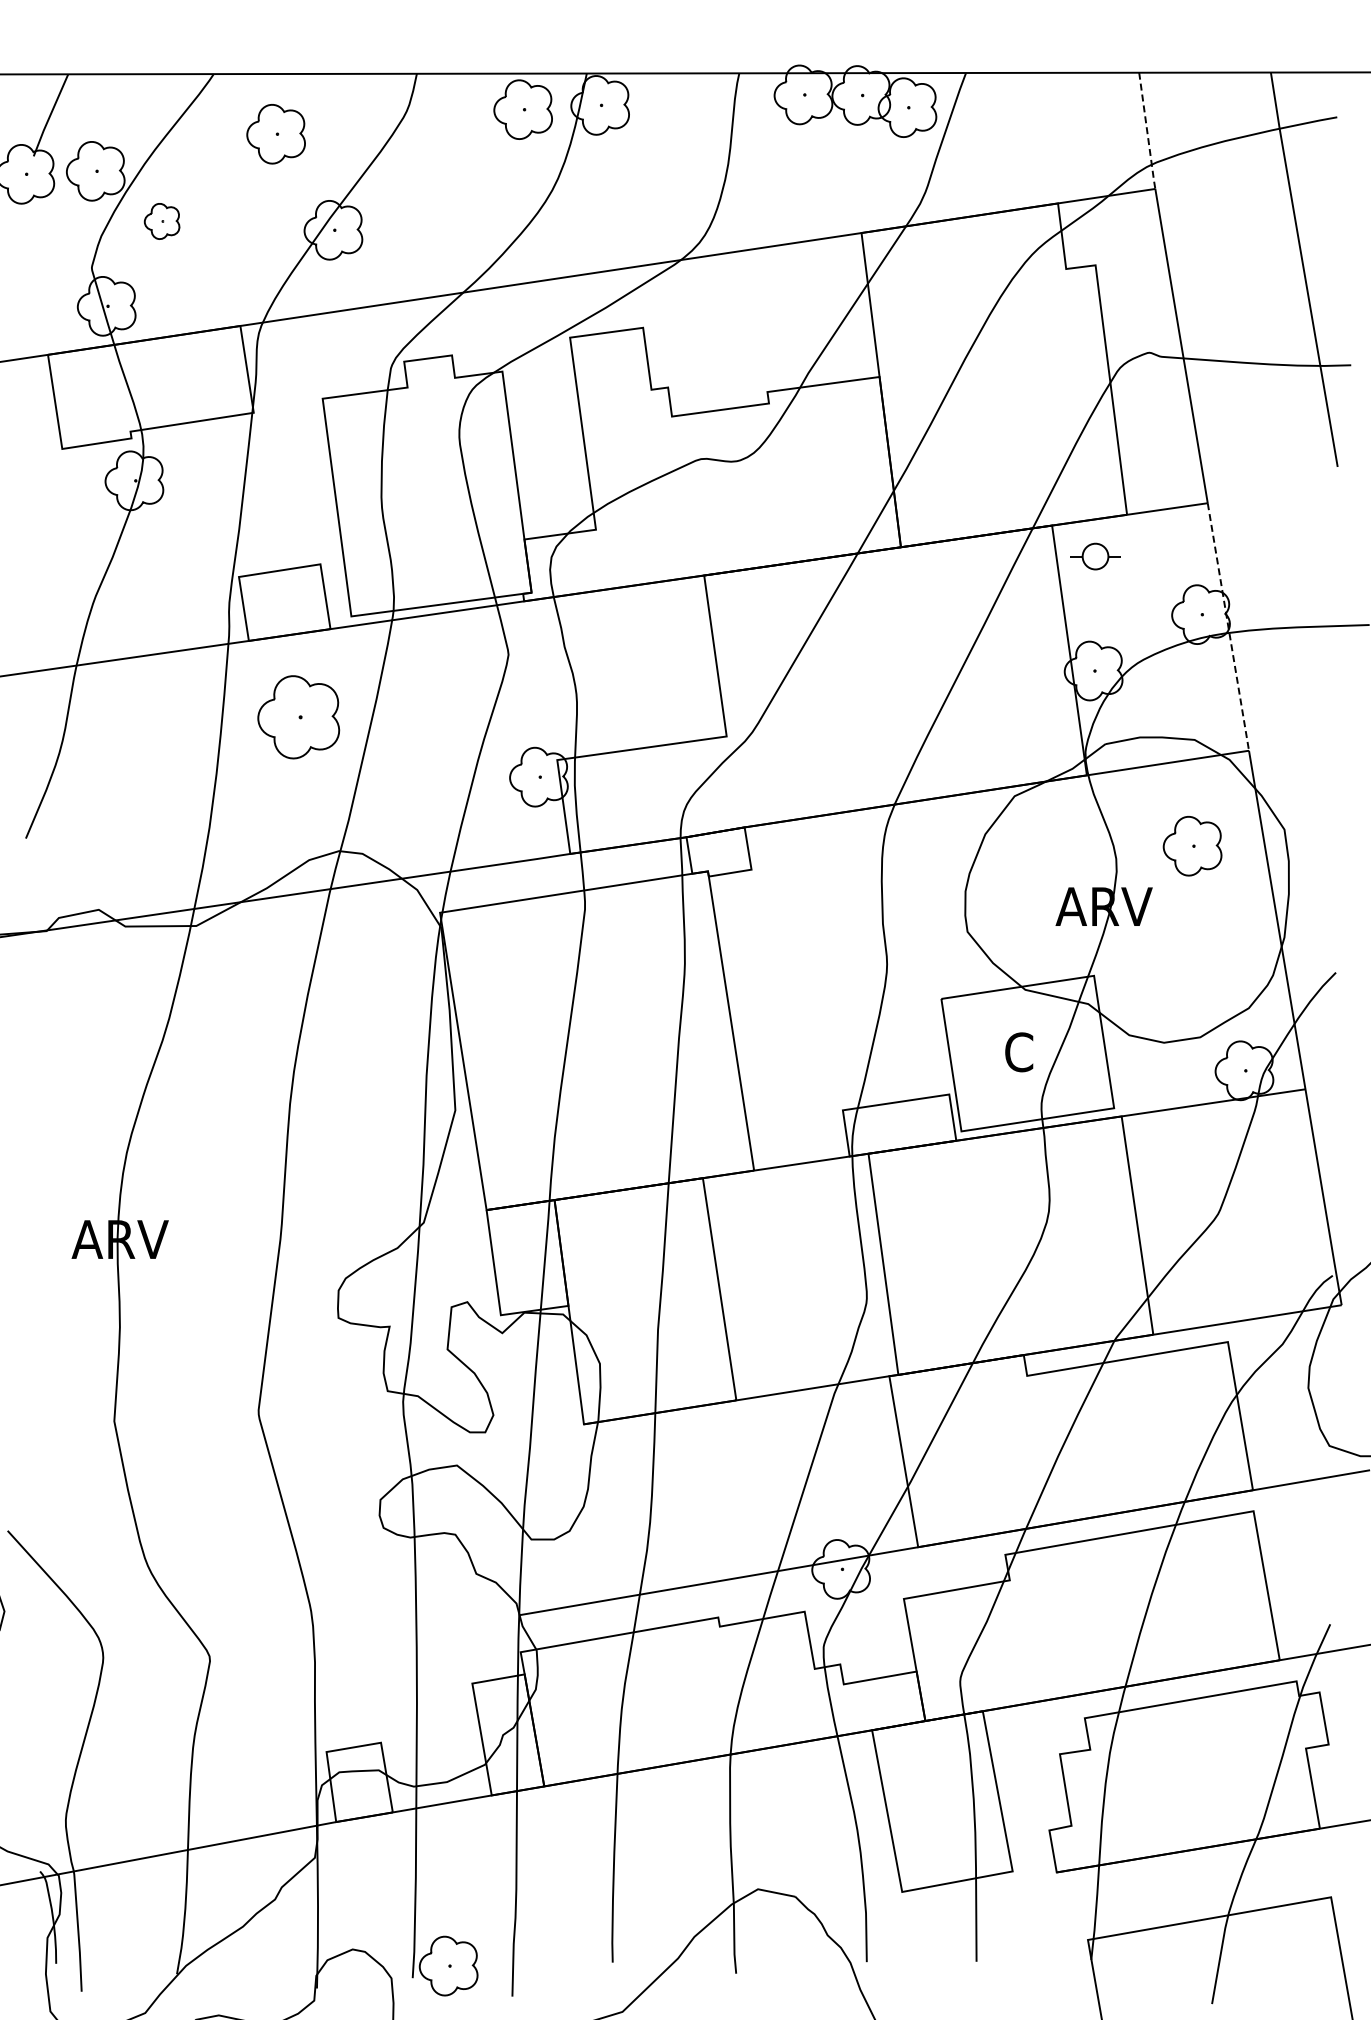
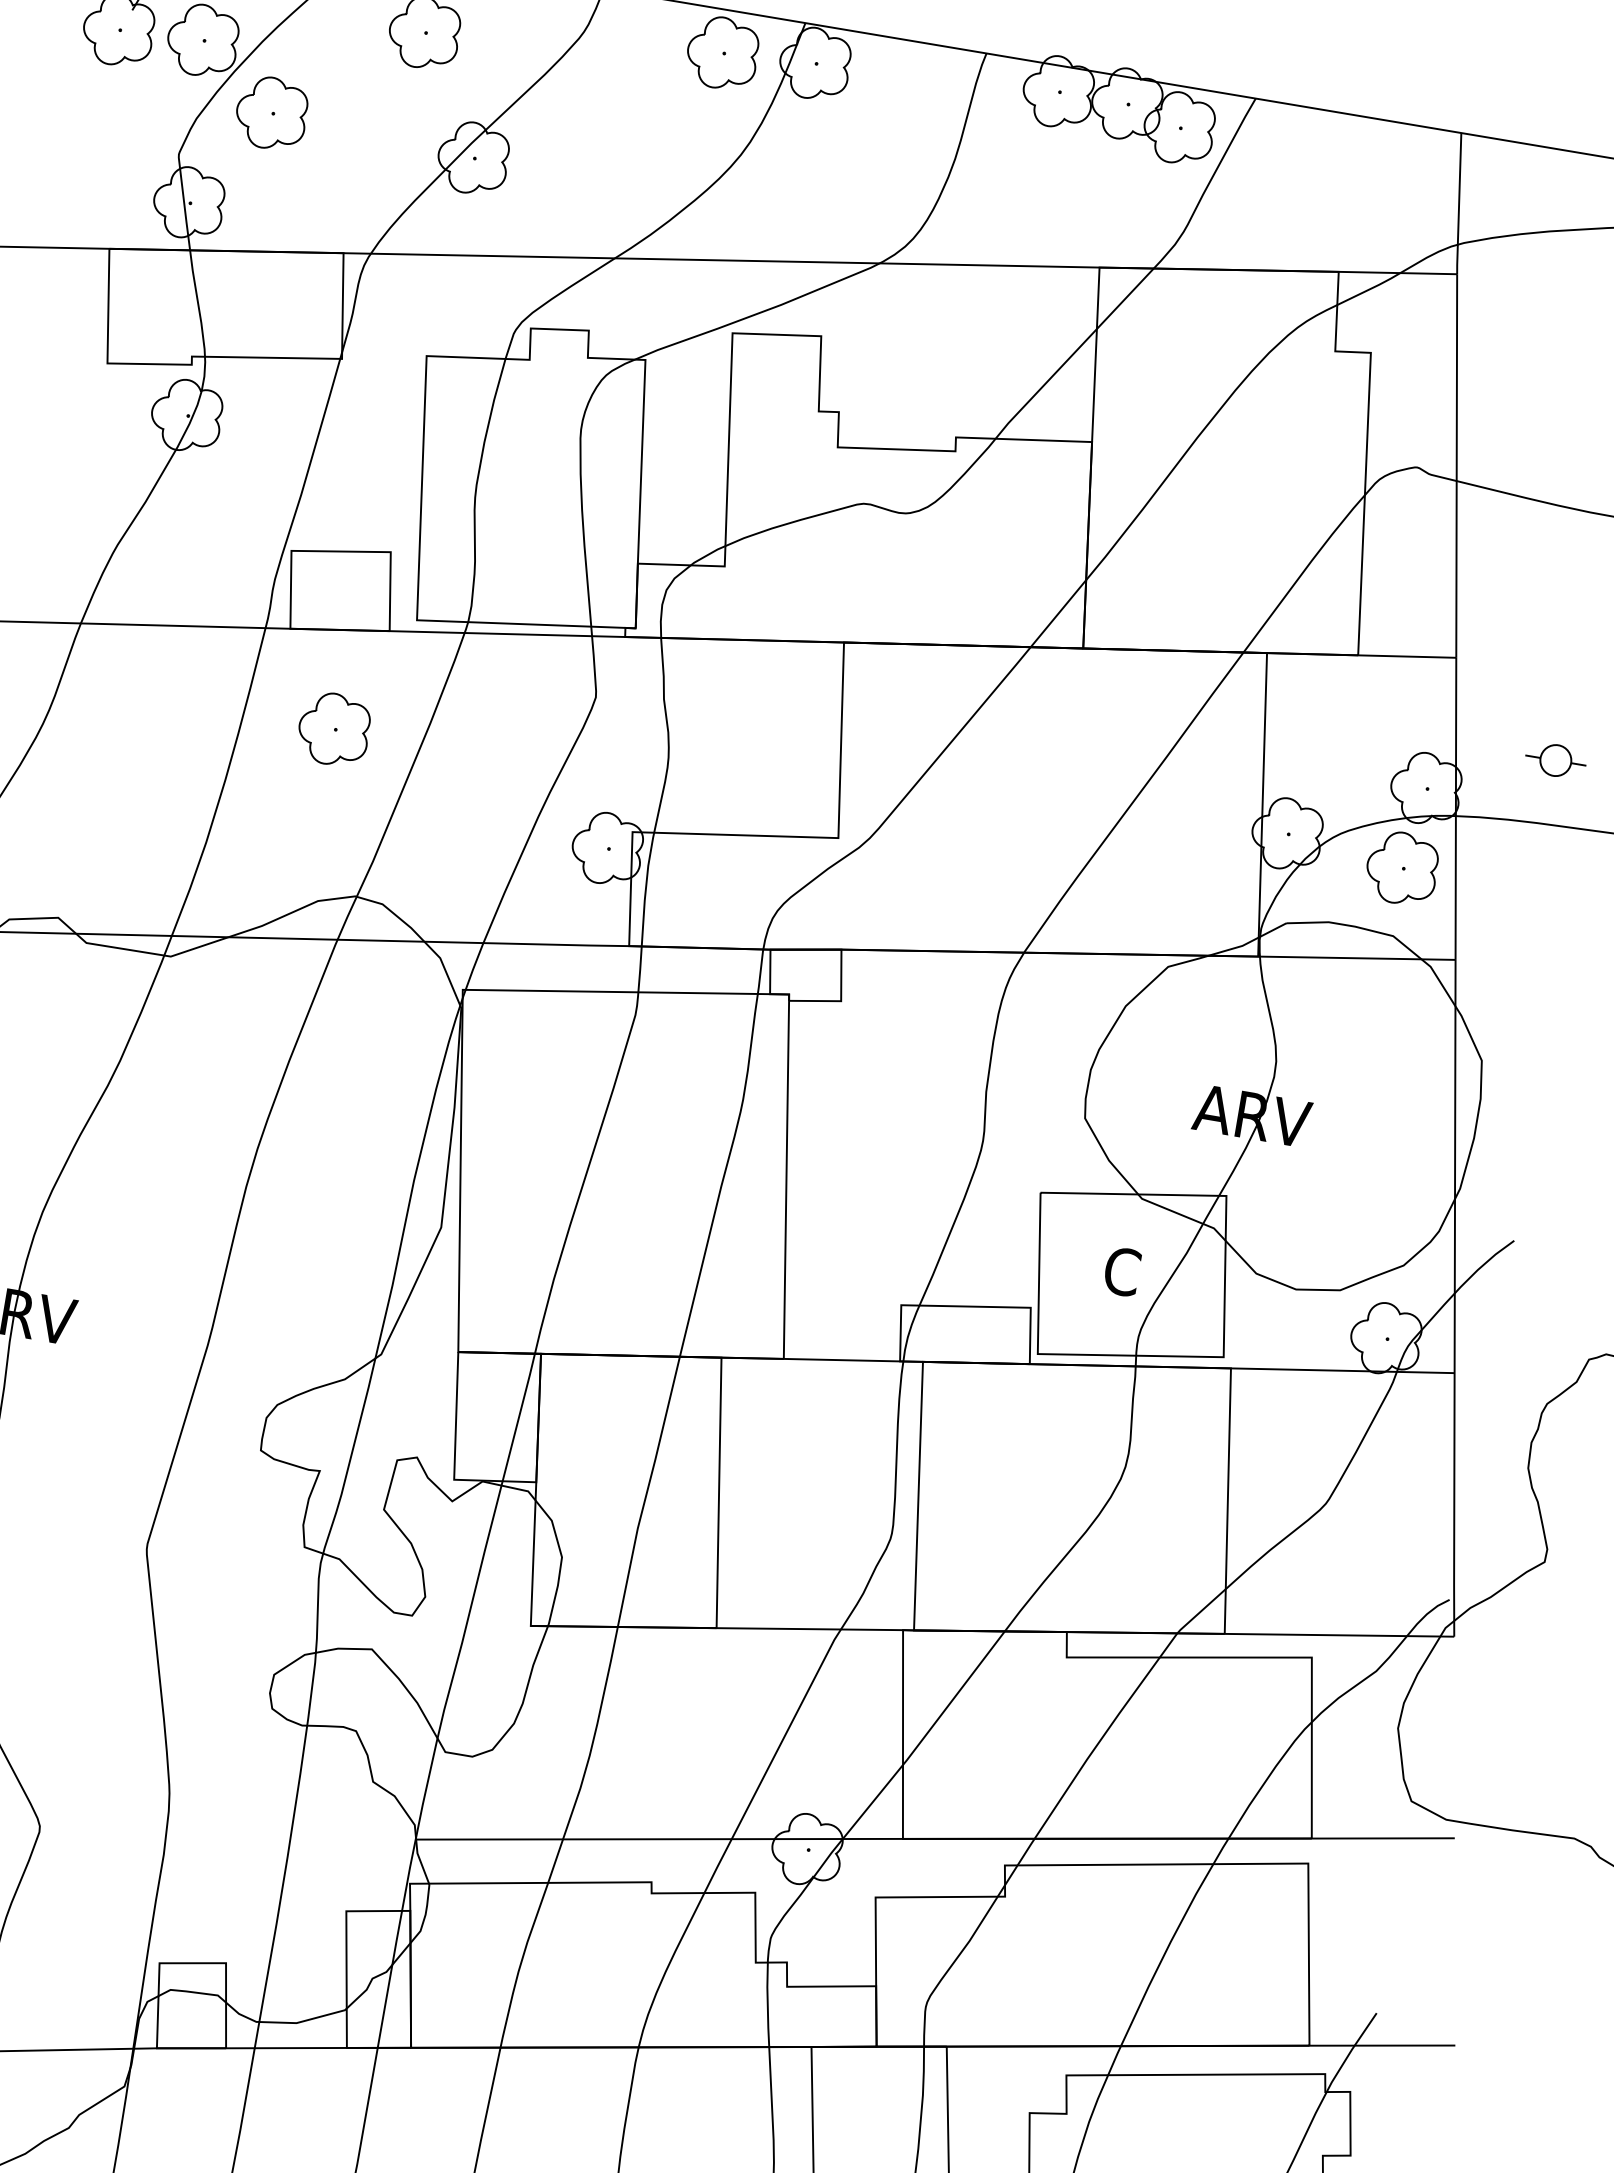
line: (1147, 132) -> (1459, 205), dashed -> solid
part: (161, 221) -> (270, 113), size x1.67
part: (1095, 556) -> (1555, 760), moved
line: (1228, 627) -> (1455, 809), dashed -> solid
part: (298, 717) -> (333, 729), size x0.71
part: (1192, 846) -> (1401, 868), moved

